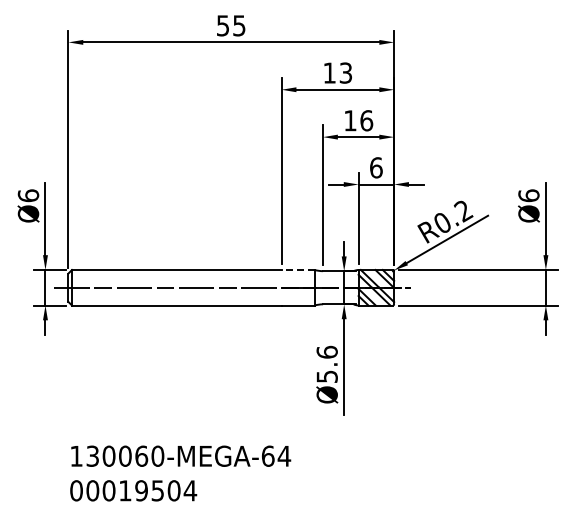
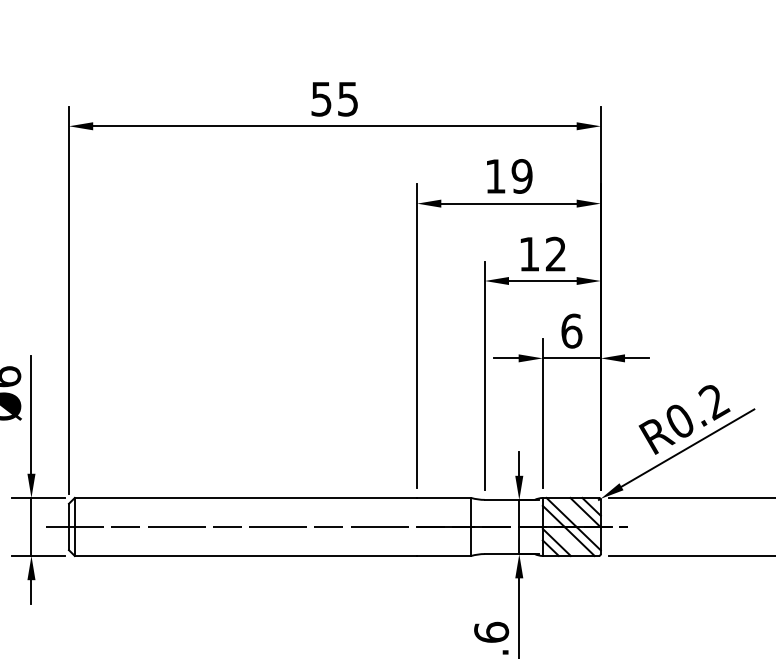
text: (345, 72) -> (521, 175), 13 -> 19
text: (366, 120) -> (555, 253), 16 -> 12
line: (298, 269) -> (444, 497), dashed -> solid

